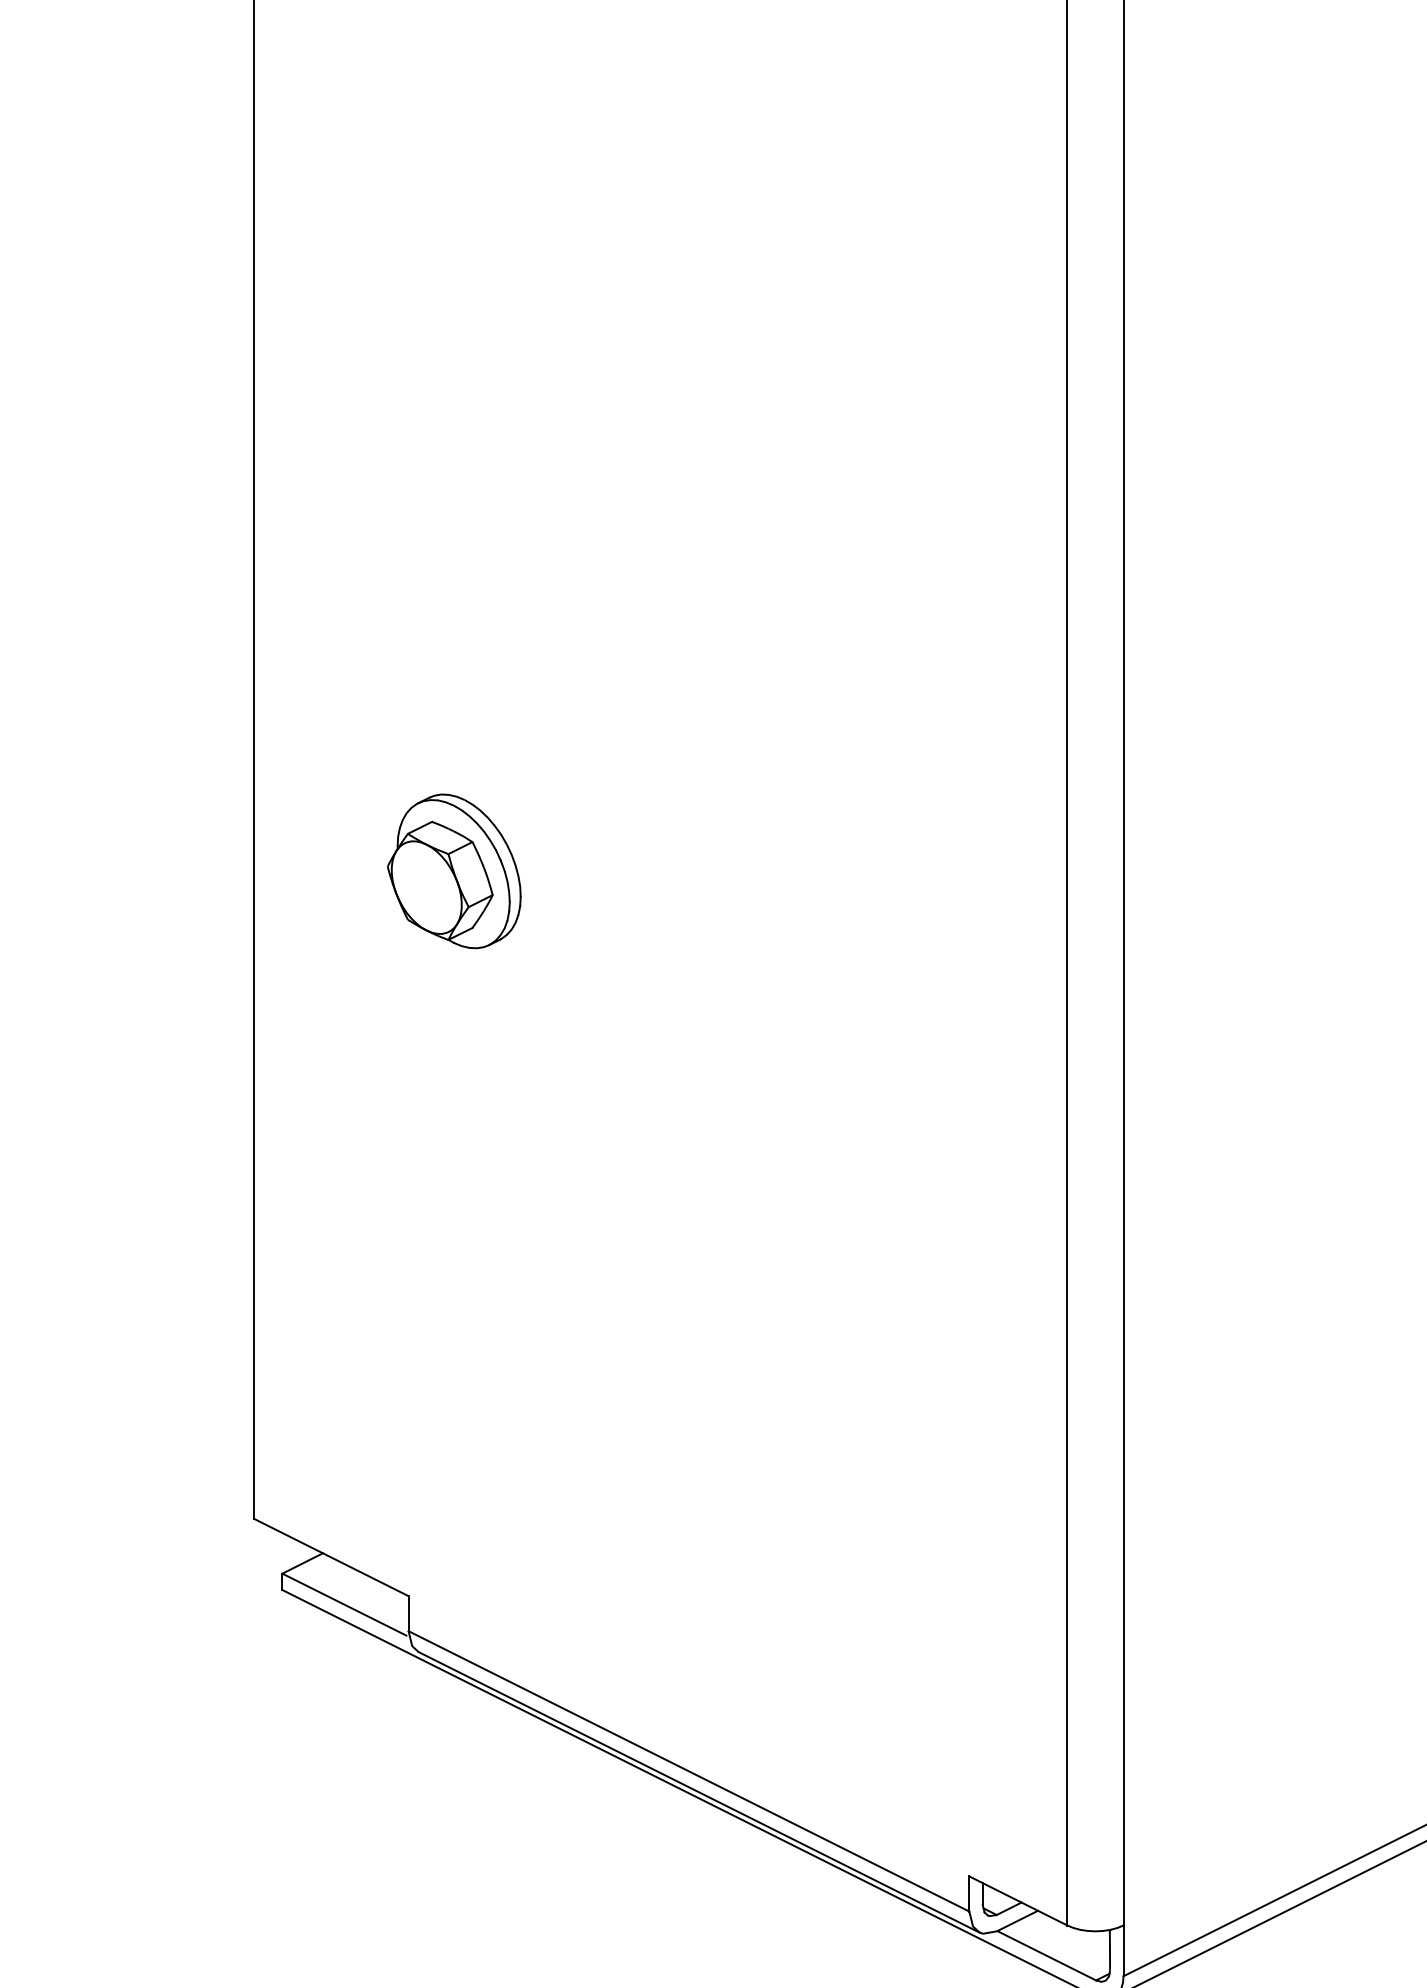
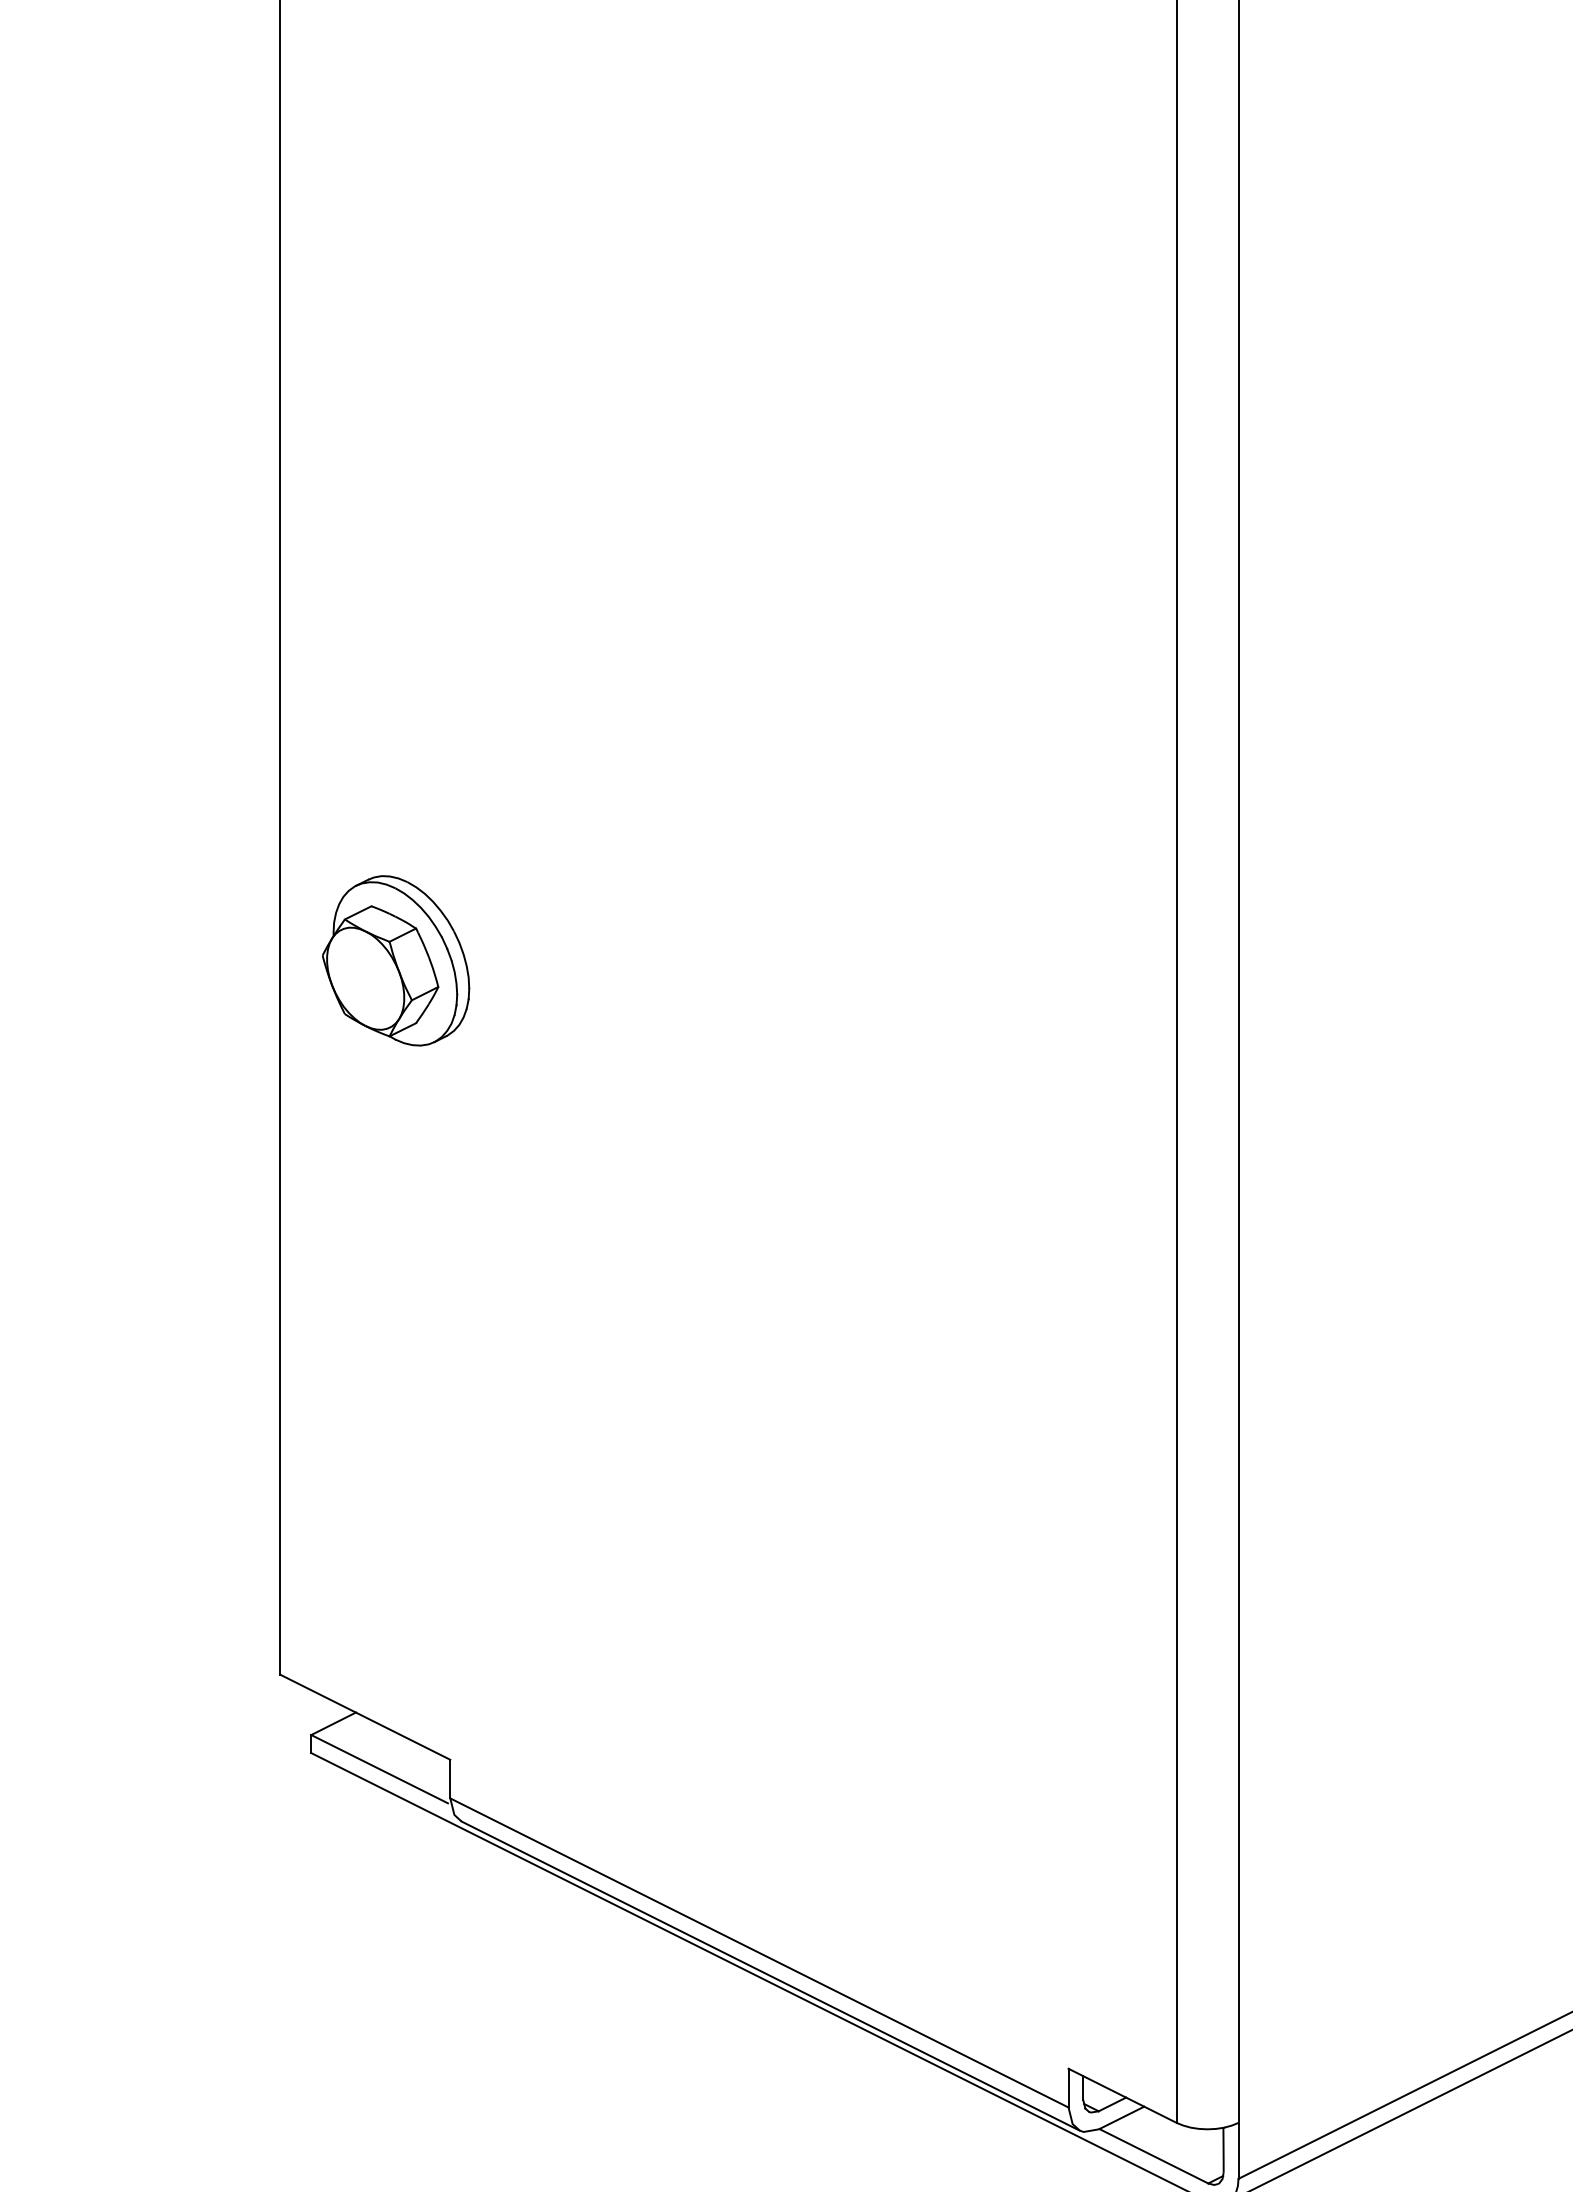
part: (454, 871) -> (396, 960), moved

